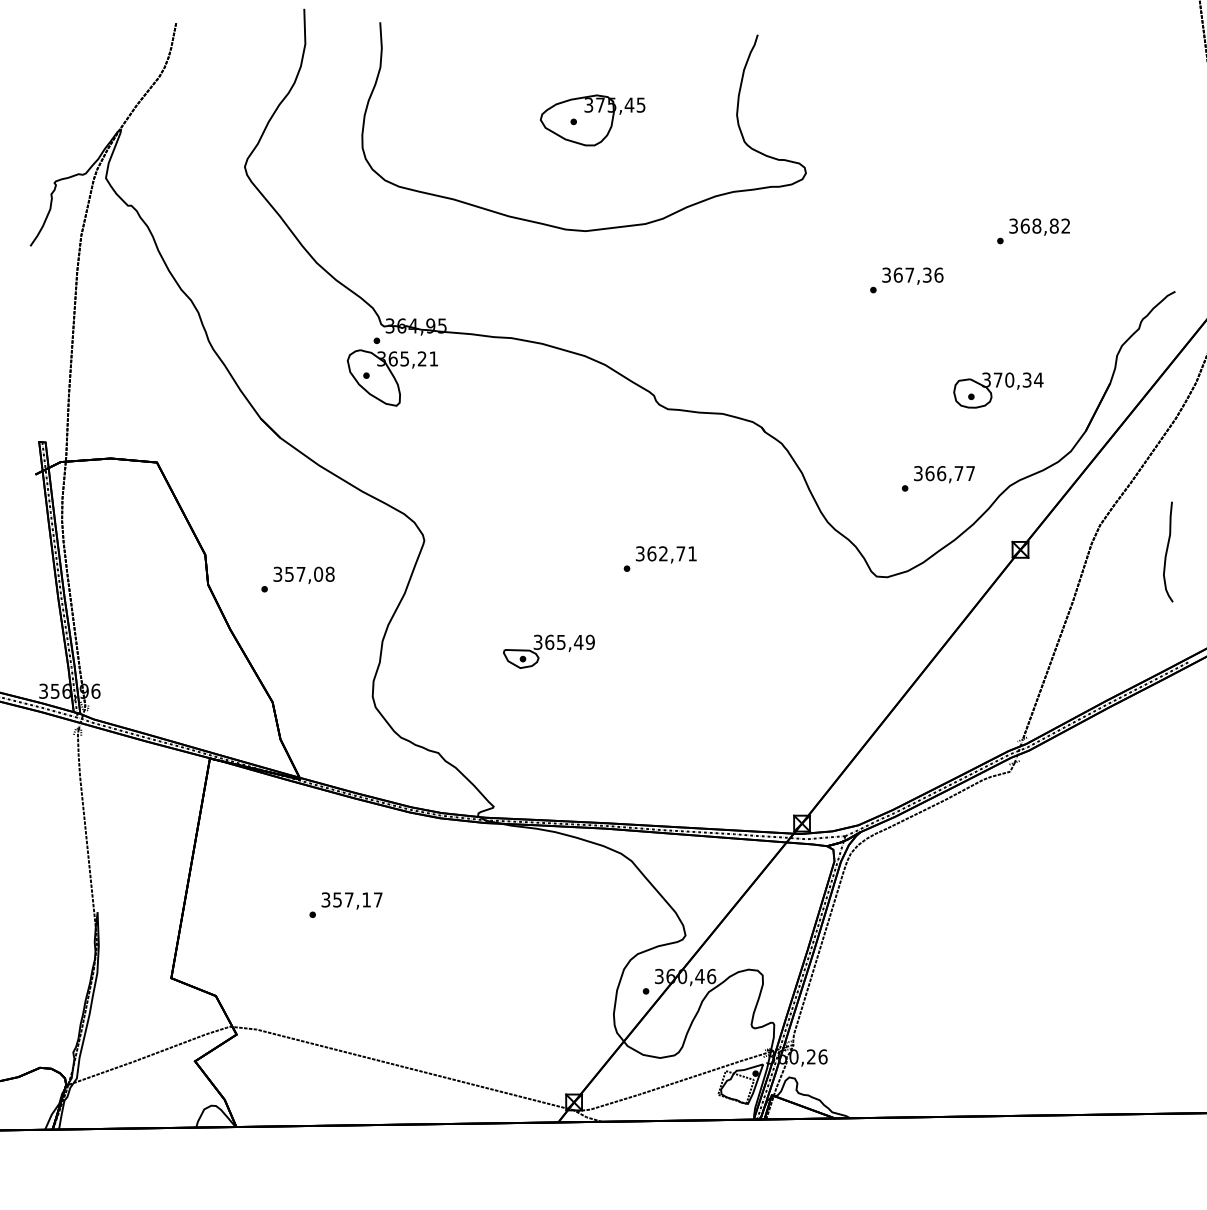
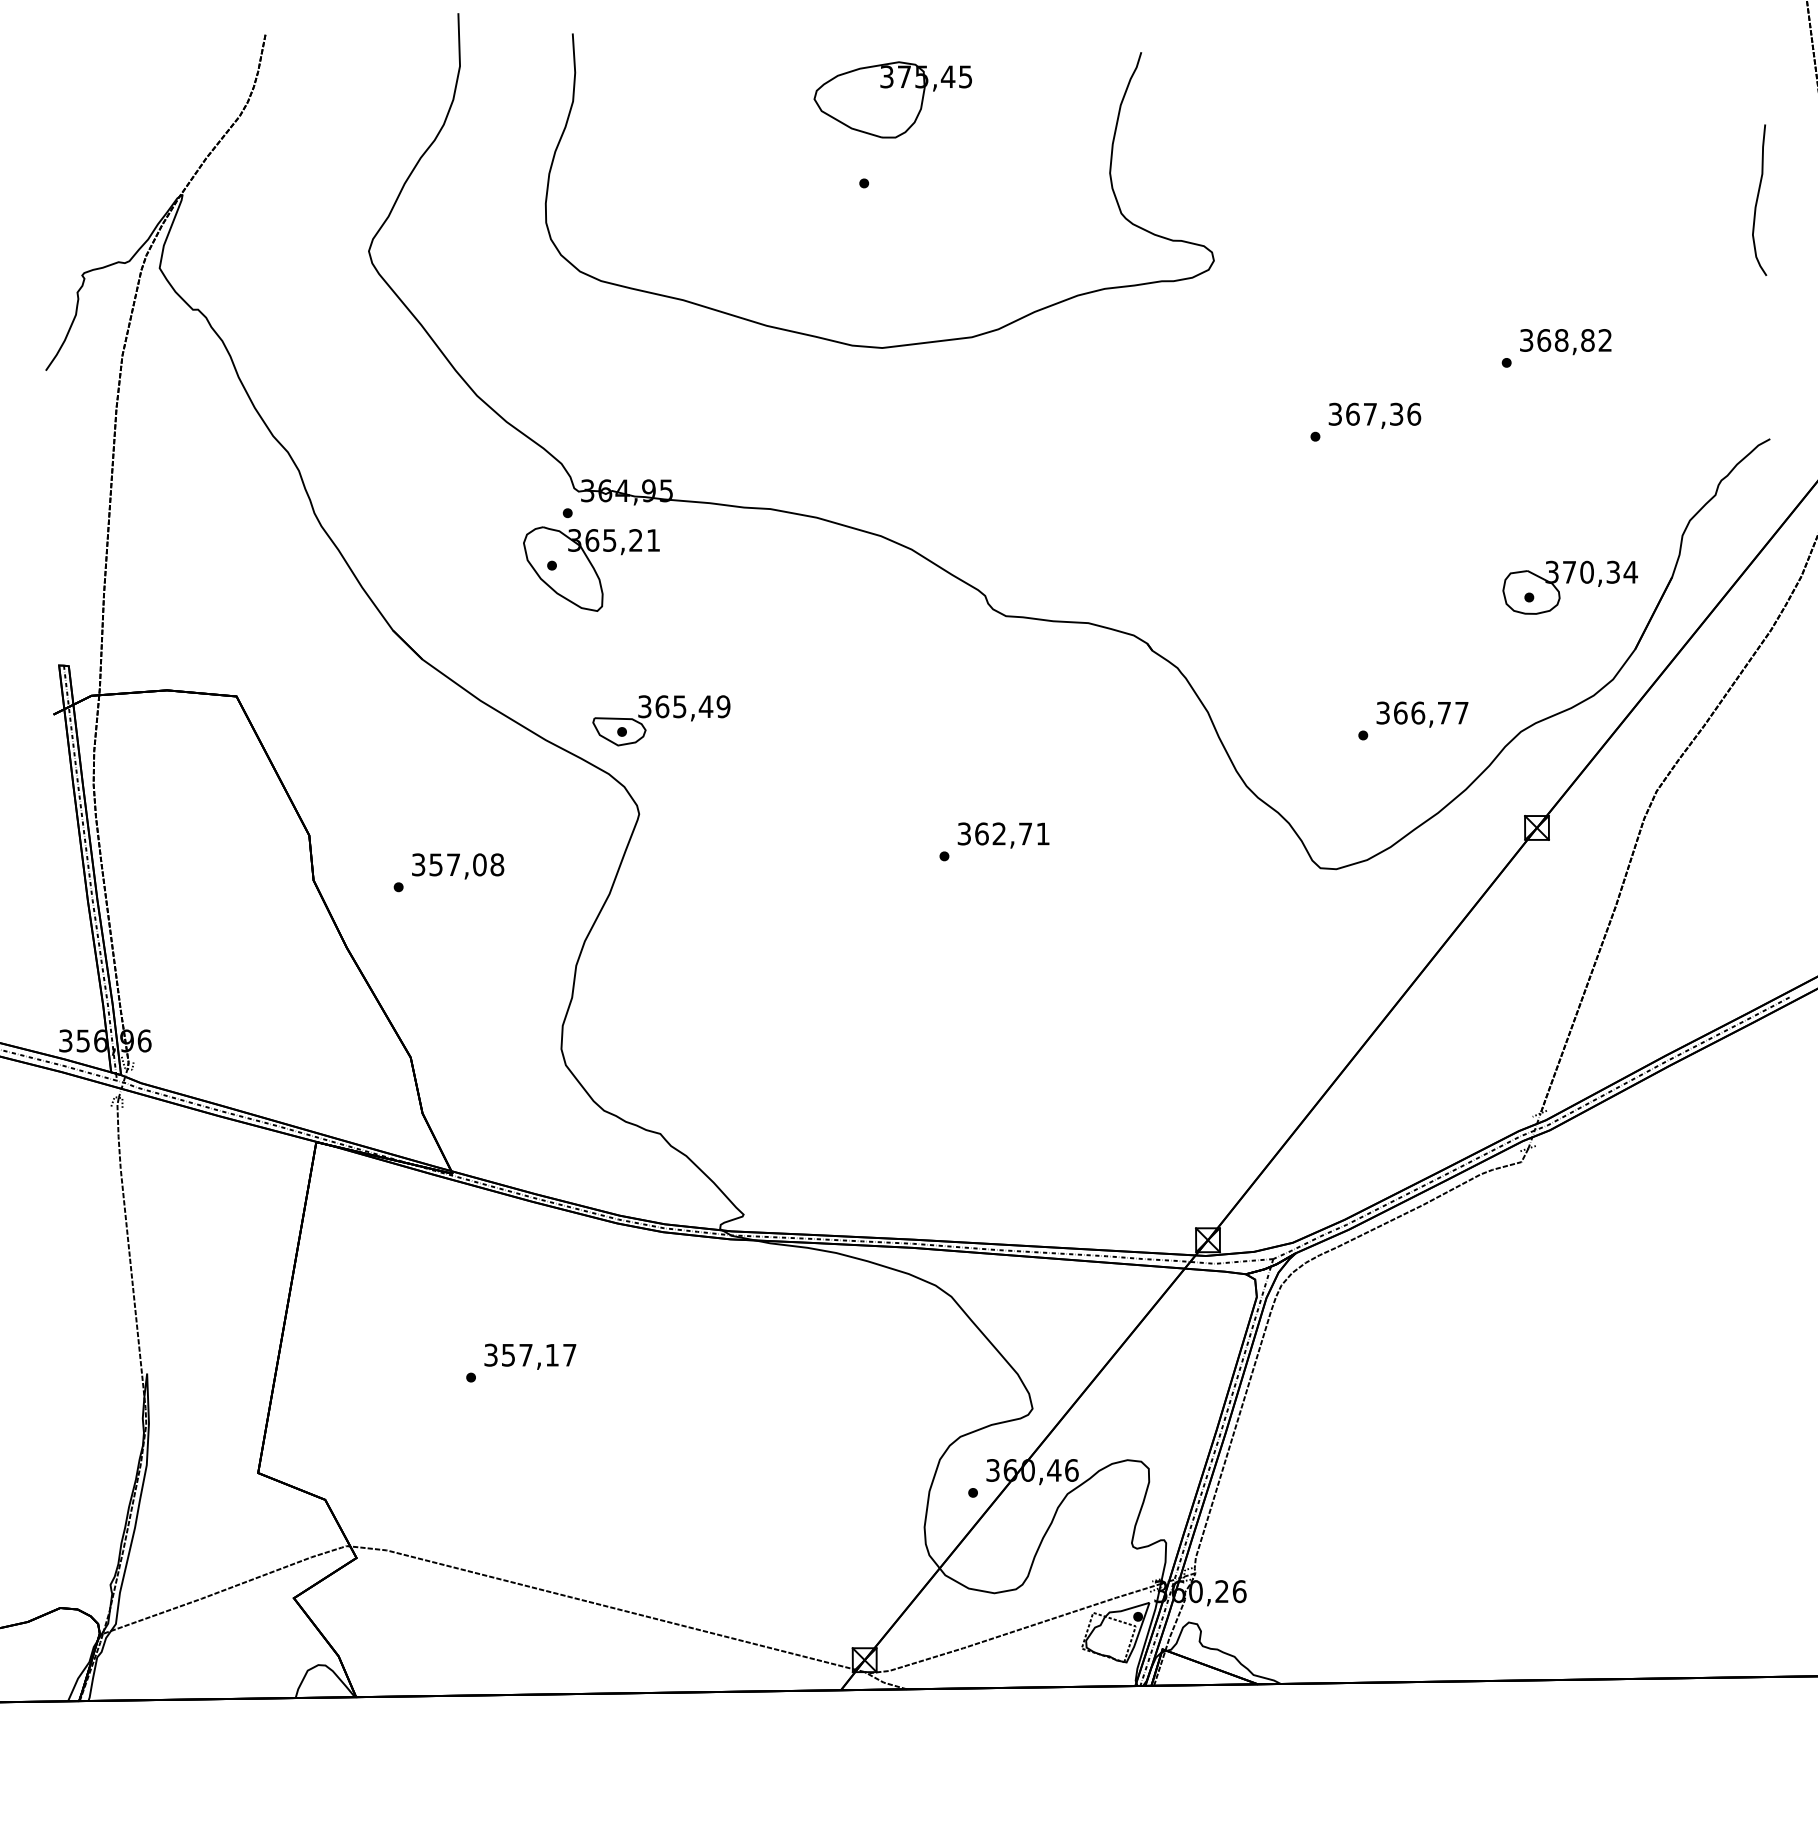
part: (592, 120) -> (892, 100), moved
part: (998, 390) -> (1570, 587), moved
curve: (1167, 551) -> (1758, 199), moved
part: (548, 651) -> (660, 720), moved

